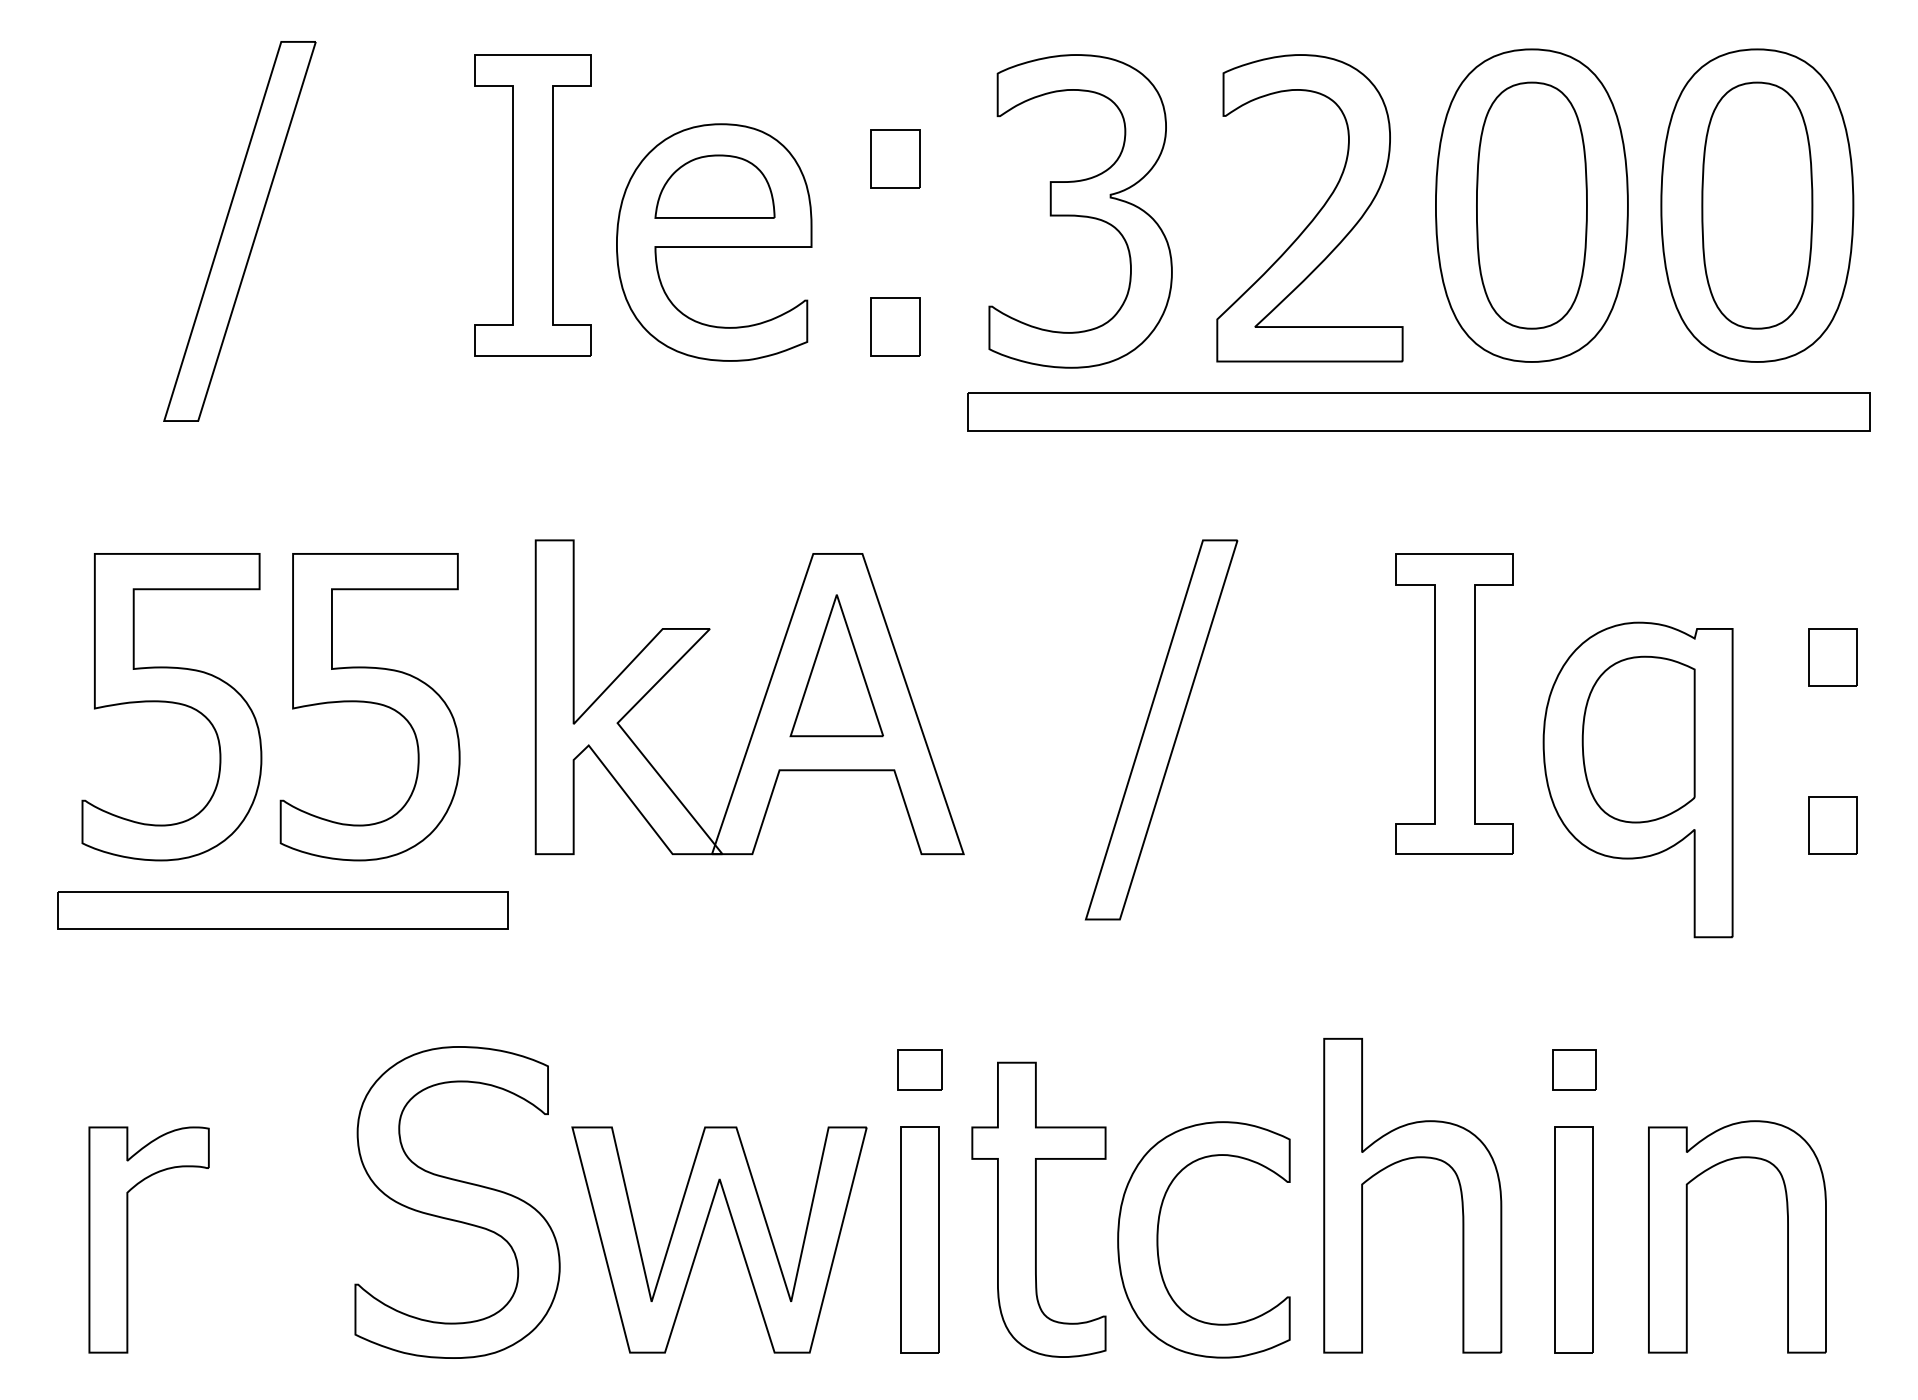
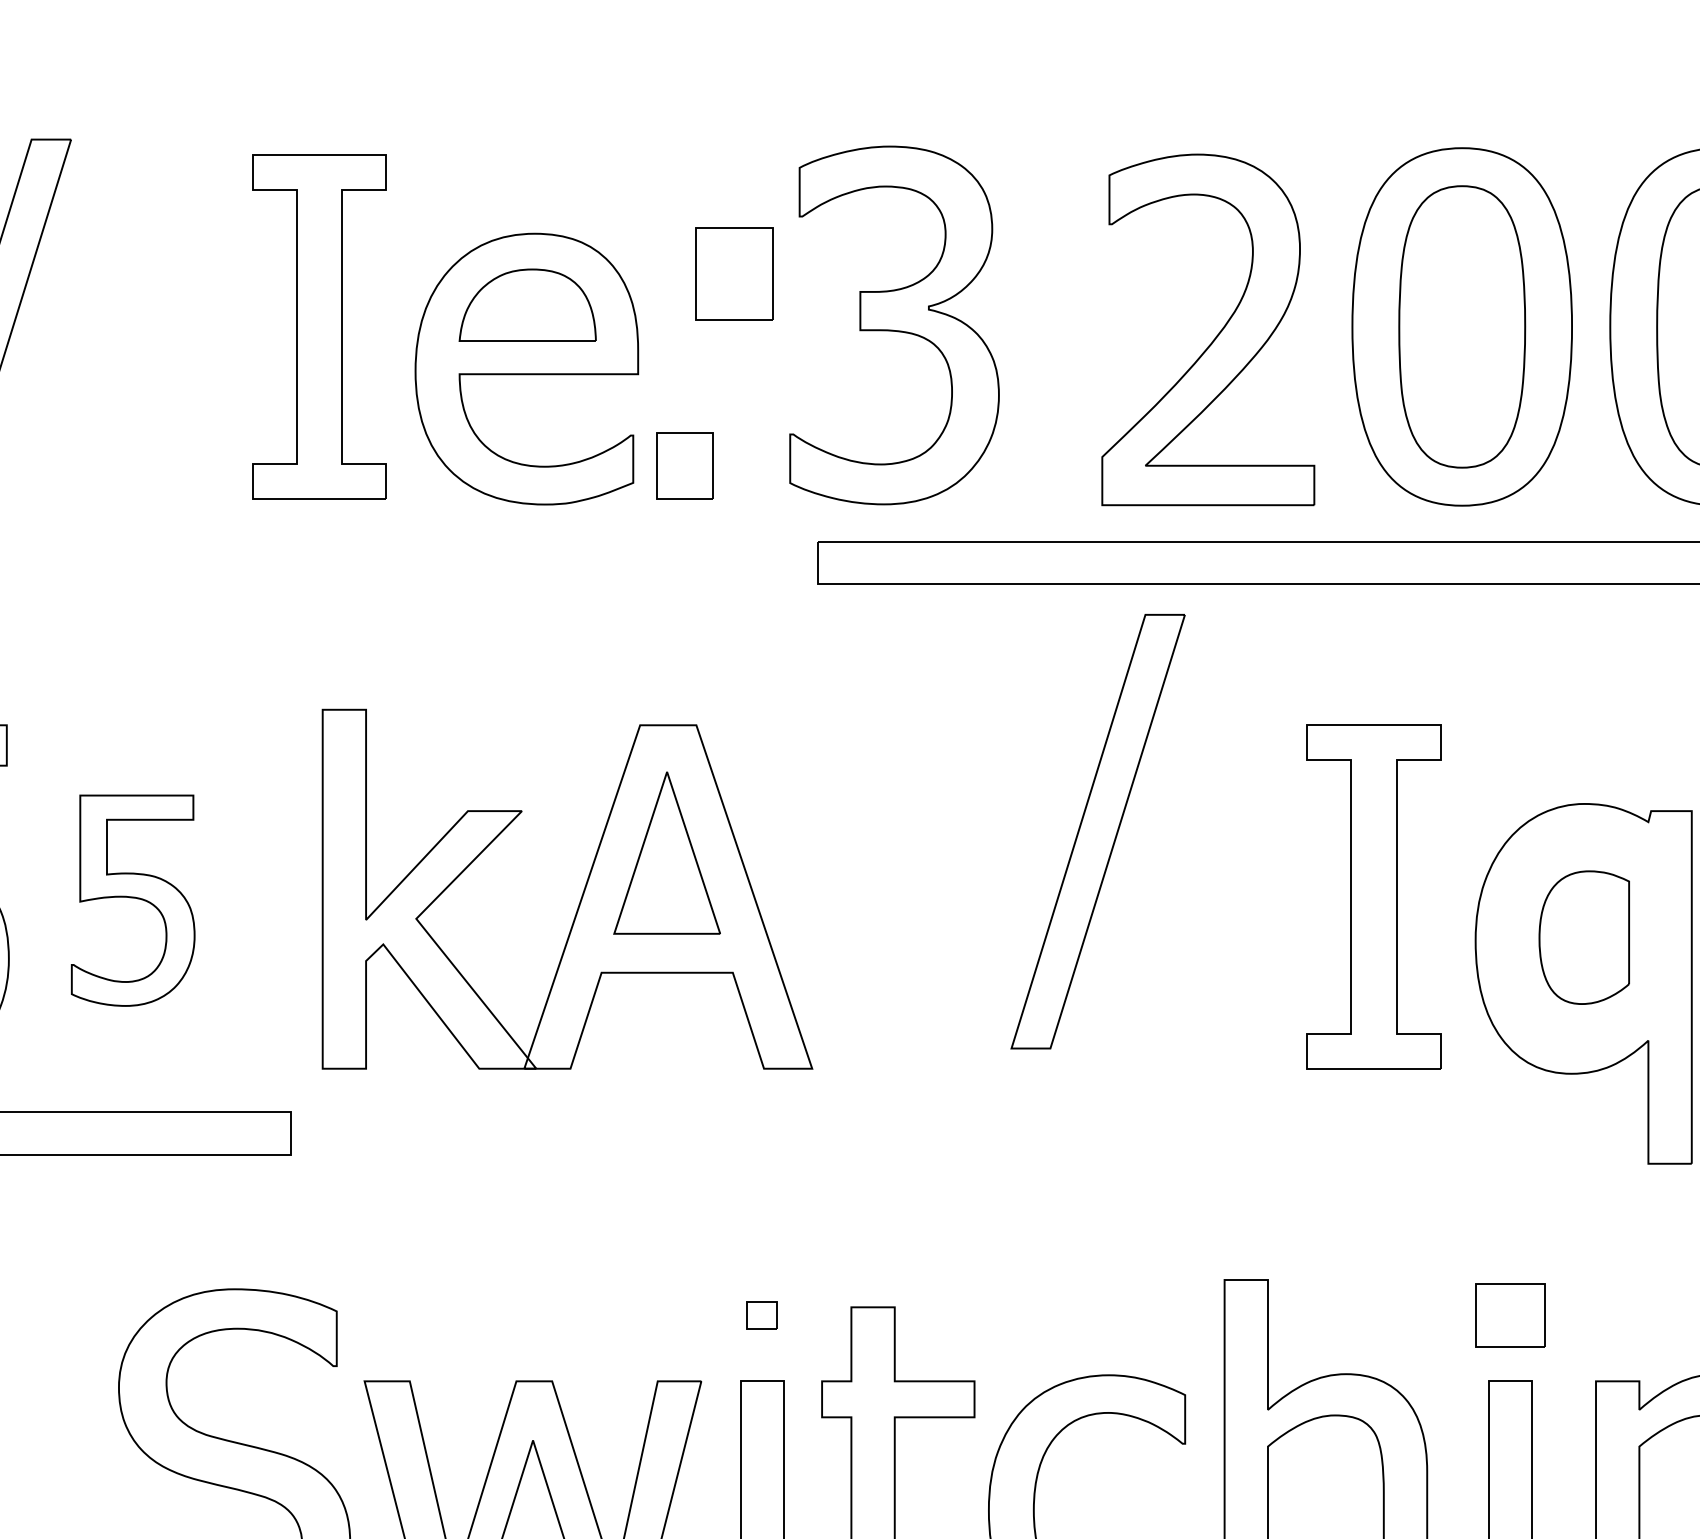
part: (895, 158) -> (734, 272), size x1.4
part: (1080, 211) -> (894, 325), moved
part: (895, 326) -> (685, 465), moved
part: (369, 707) -> (132, 900), size x0.6
part: (1161, 729) -> (1097, 831), moved
part: (1638, 739) -> (1584, 937), size x0.7
part: (919, 1069) -> (761, 1315), size x0.6
part: (1574, 1069) -> (1510, 1315), size x1.4

